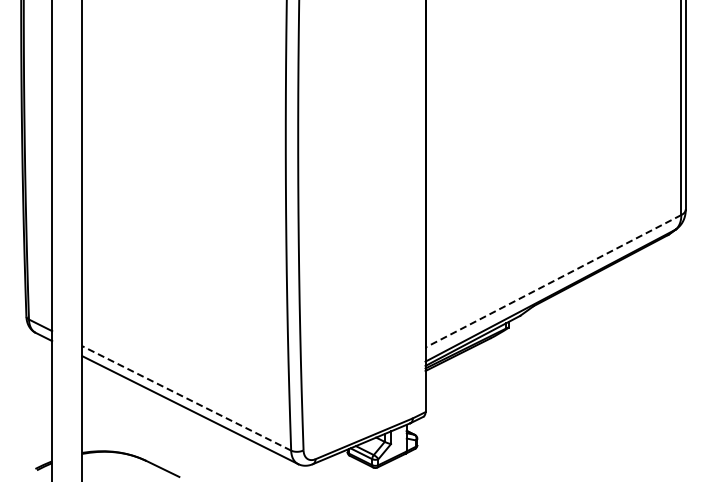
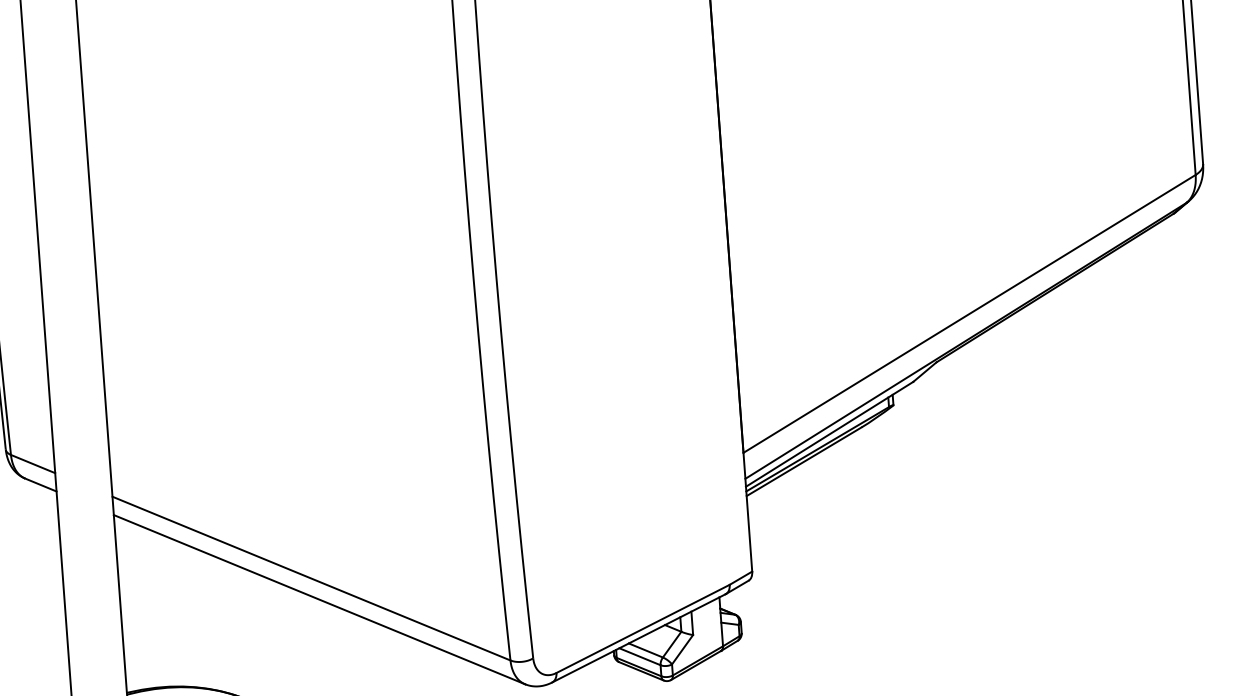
line: (553, 281) -> (969, 314), dashed -> solid
line: (186, 398) -> (311, 578), dashed -> solid

